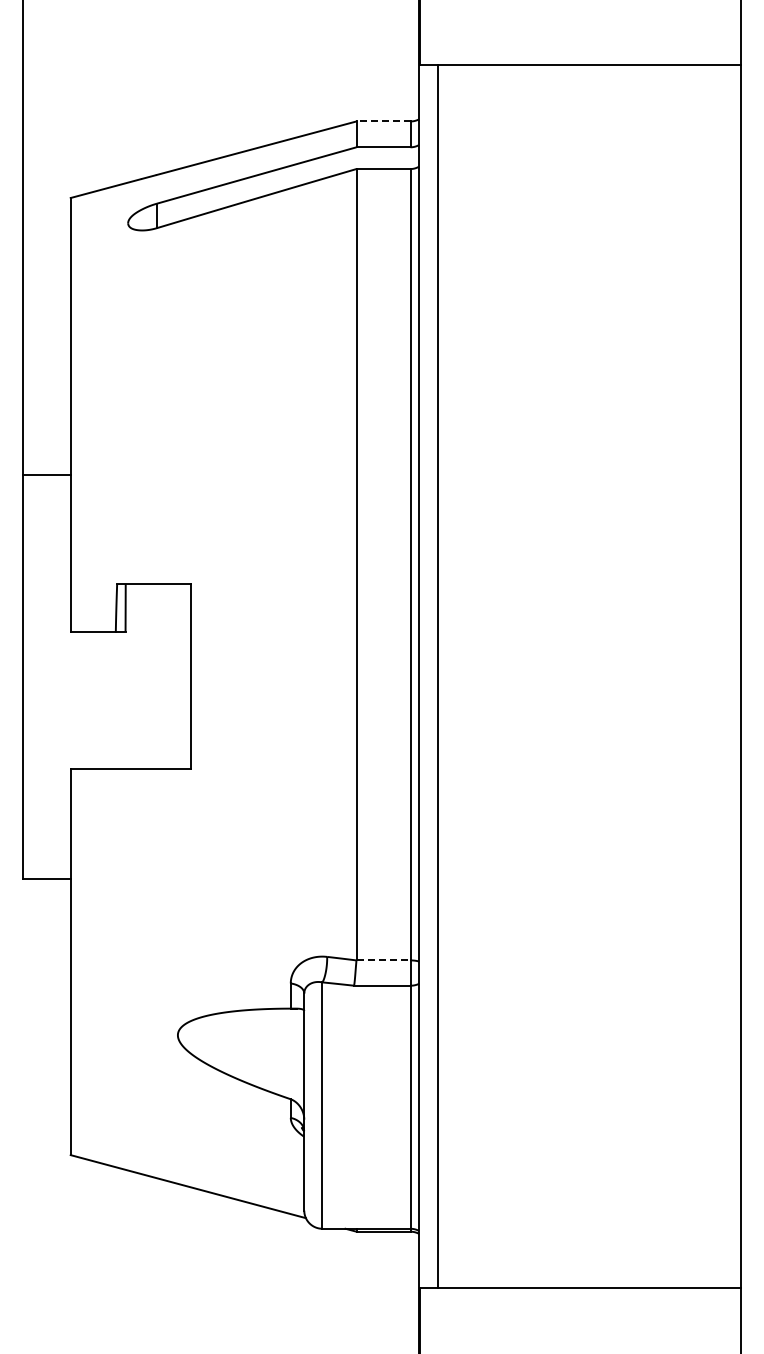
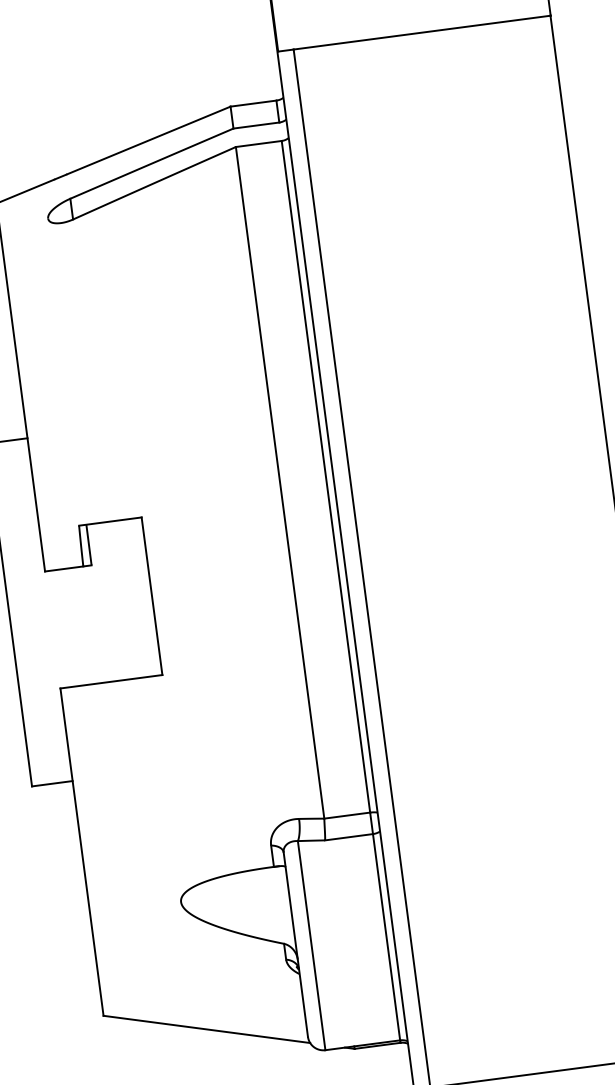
line: (383, 121) -> (253, 103), dashed -> solid
line: (384, 960) -> (348, 815), dashed -> solid

